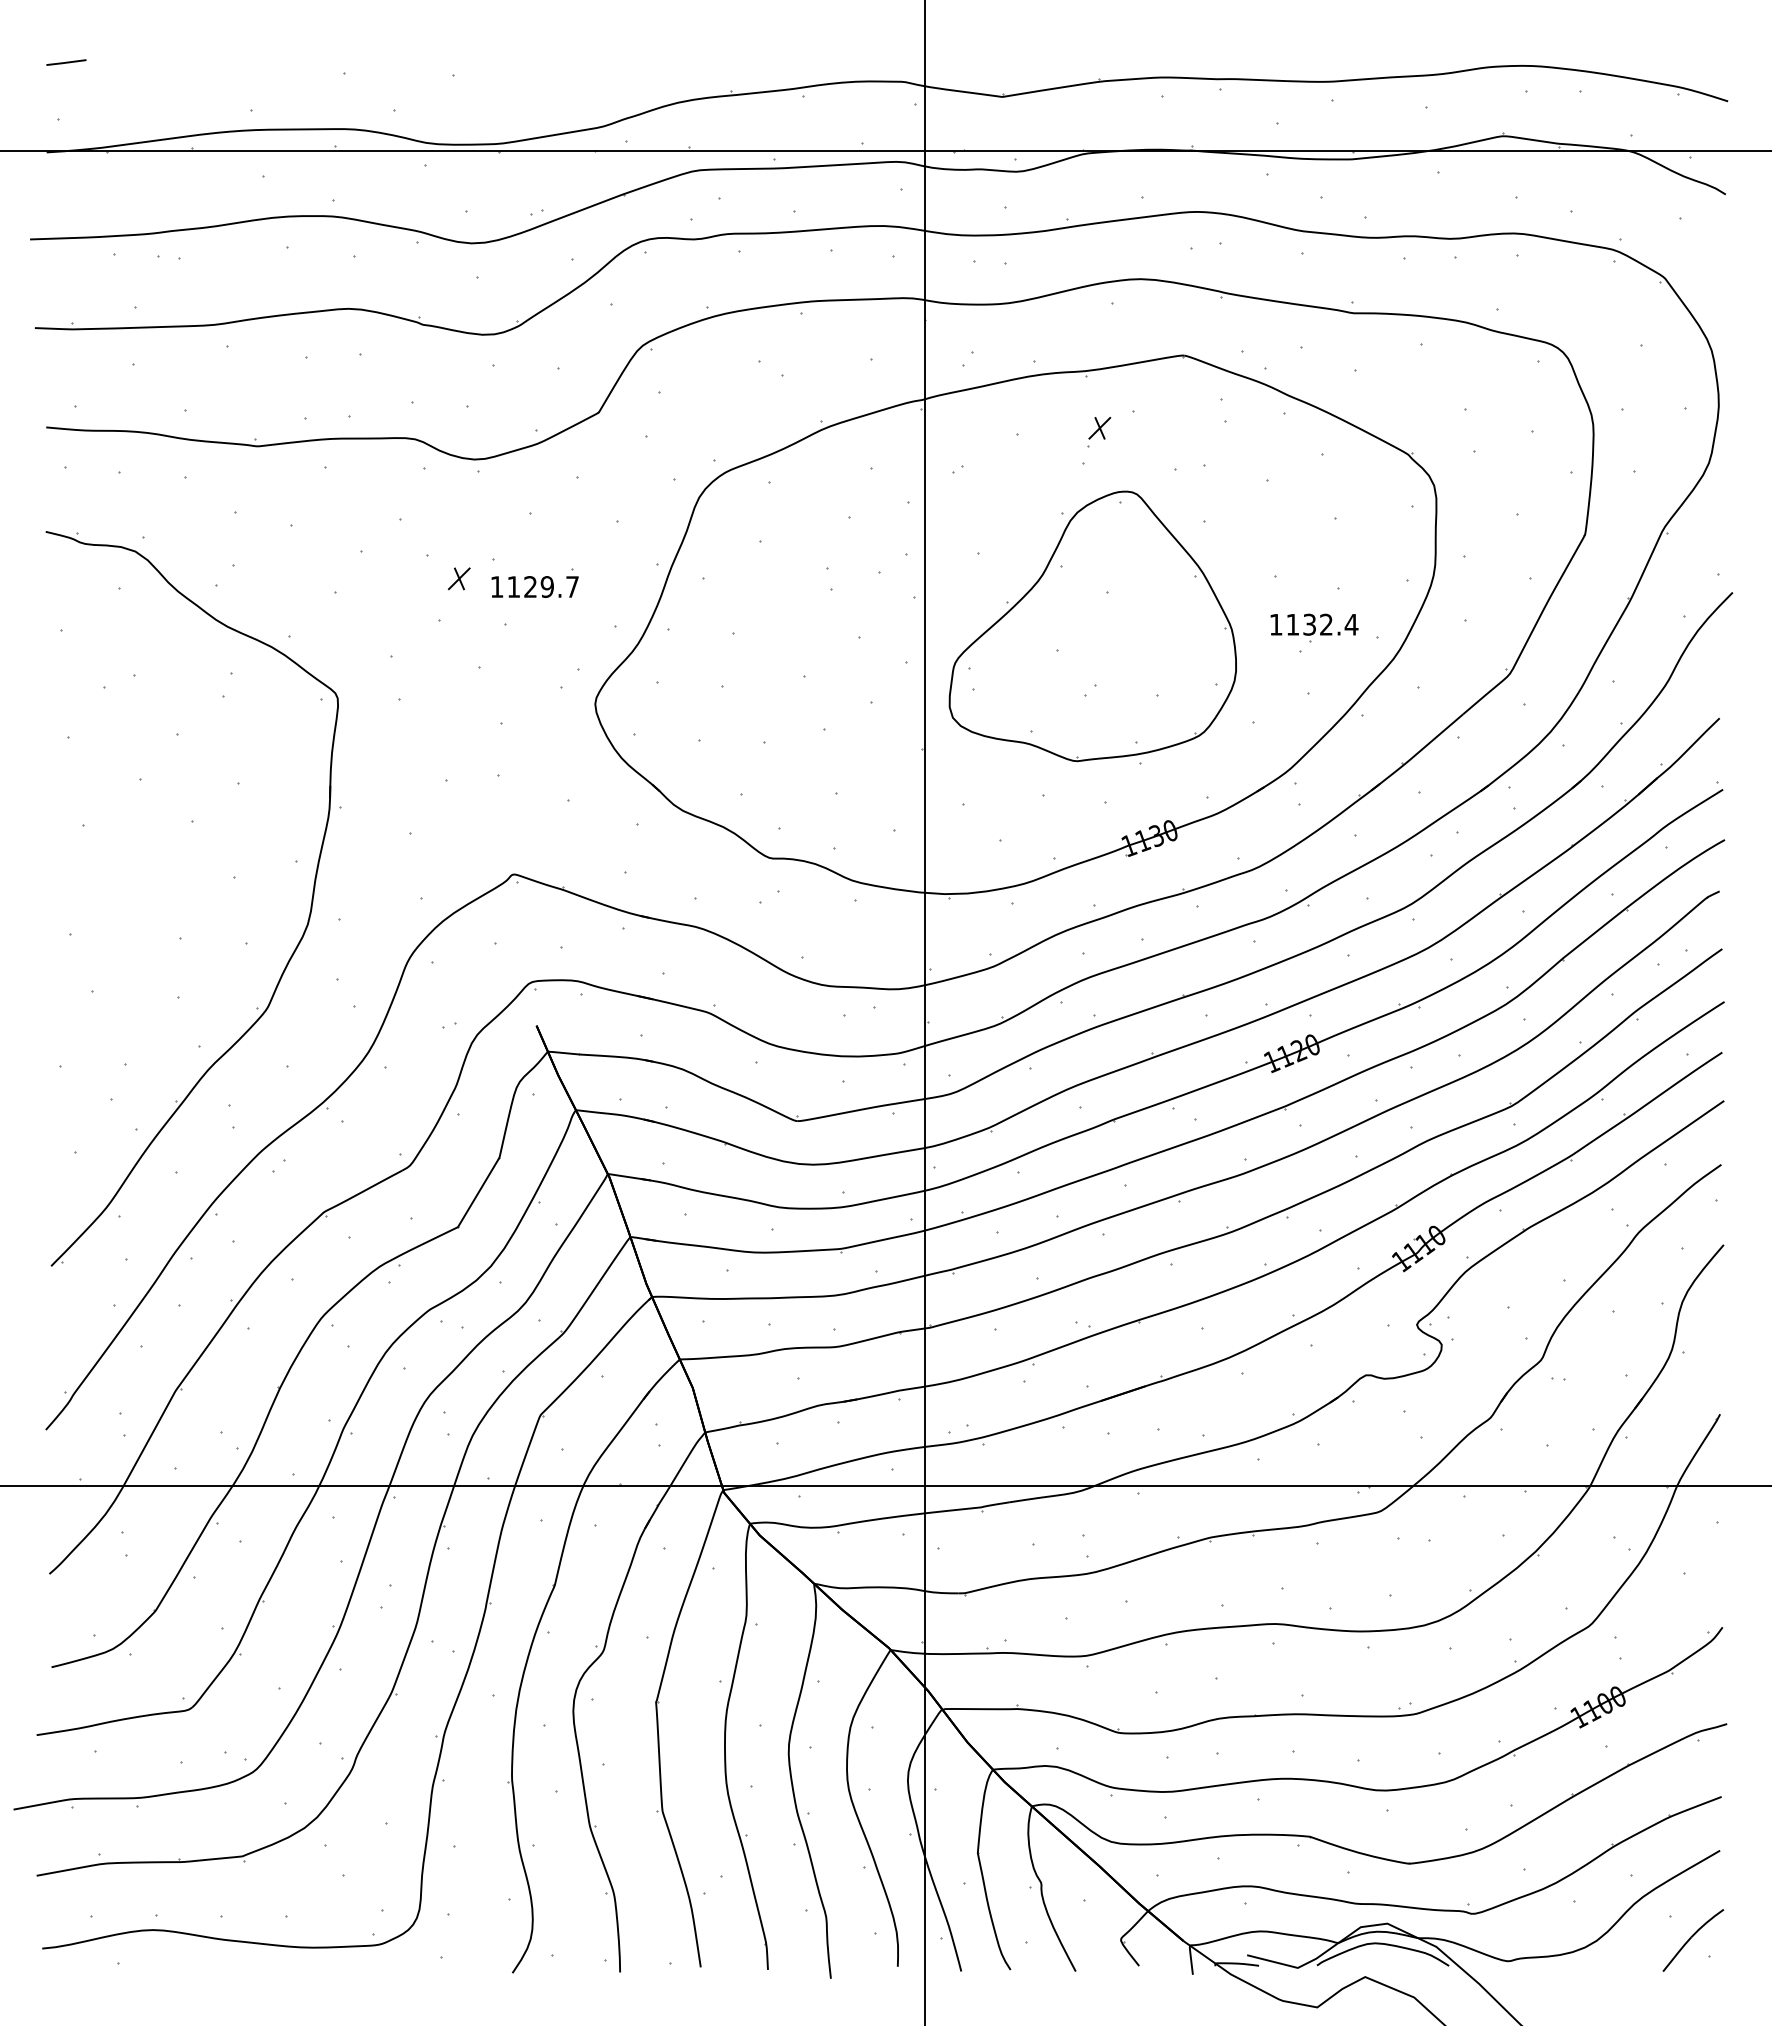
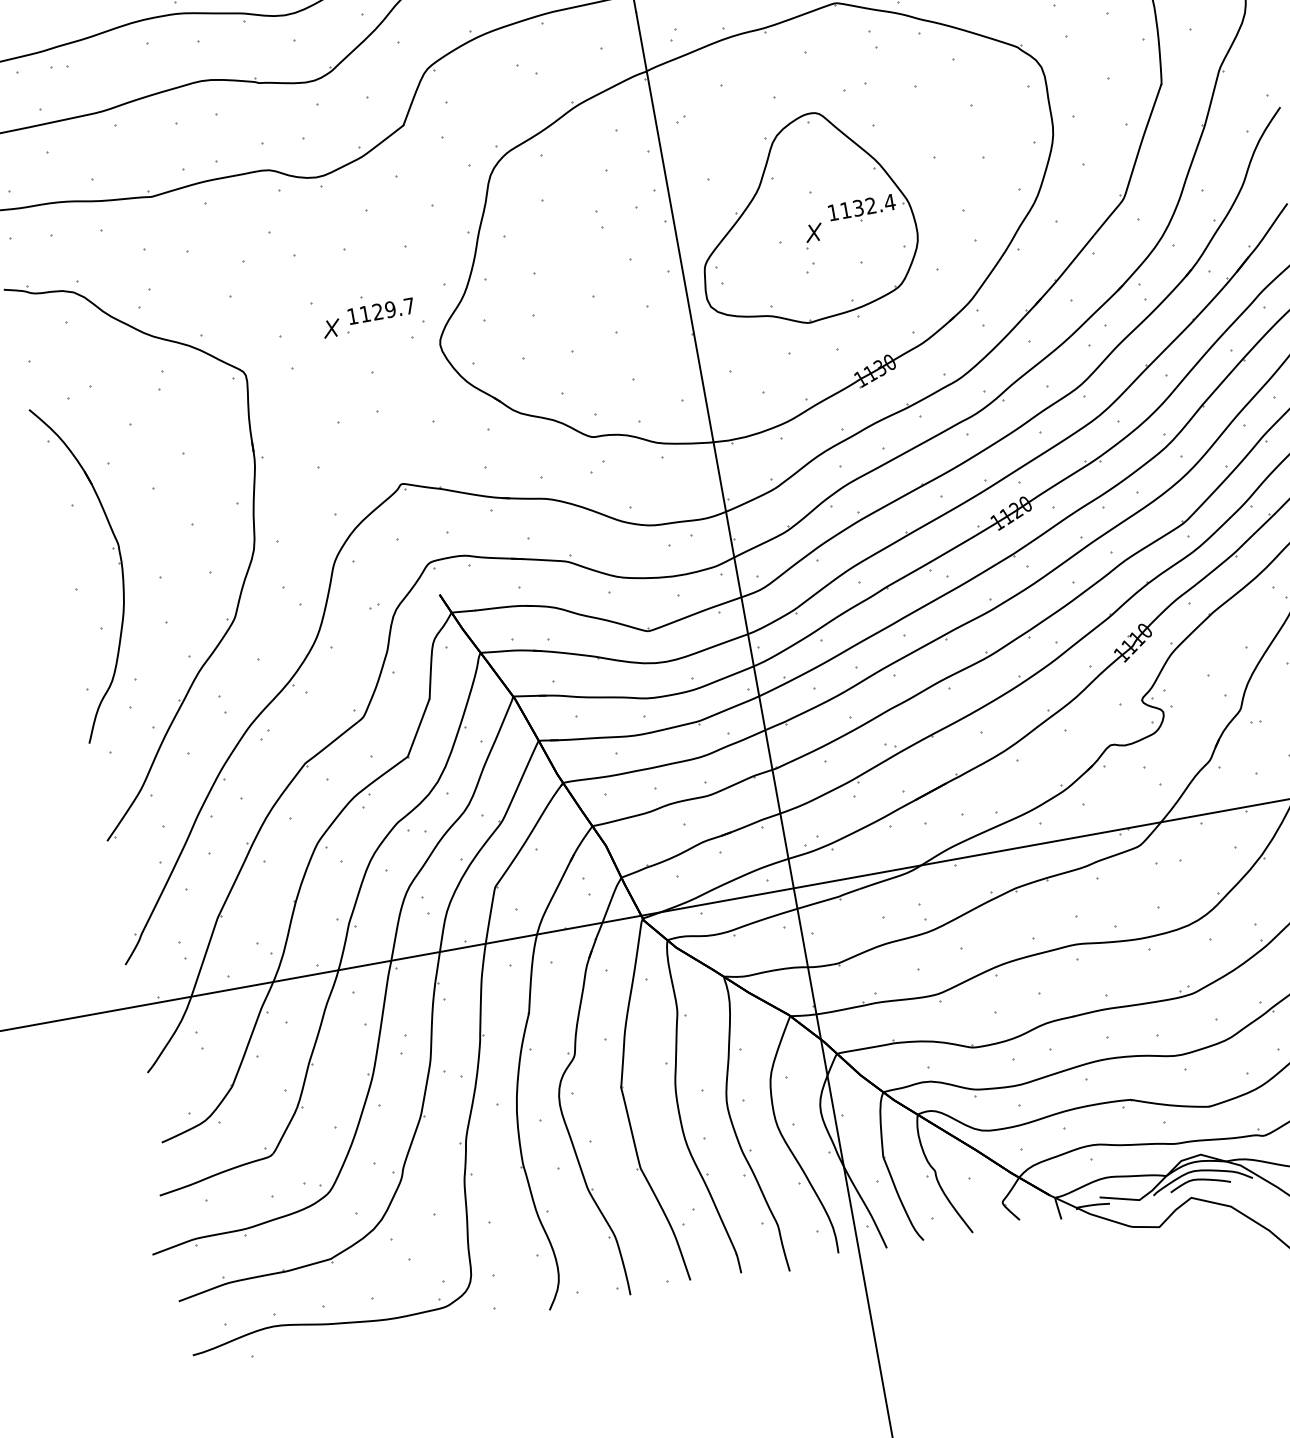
part: (1099, 431) -> (814, 235), moved
part: (458, 578) -> (331, 328), moved
text: (534, 586) -> (380, 310), moved
part: (1314, 627) -> (862, 209), moved
part: (130, 911) -> (118, 563), added
curve: (1379, 1956) -> (1199, 1180), added

